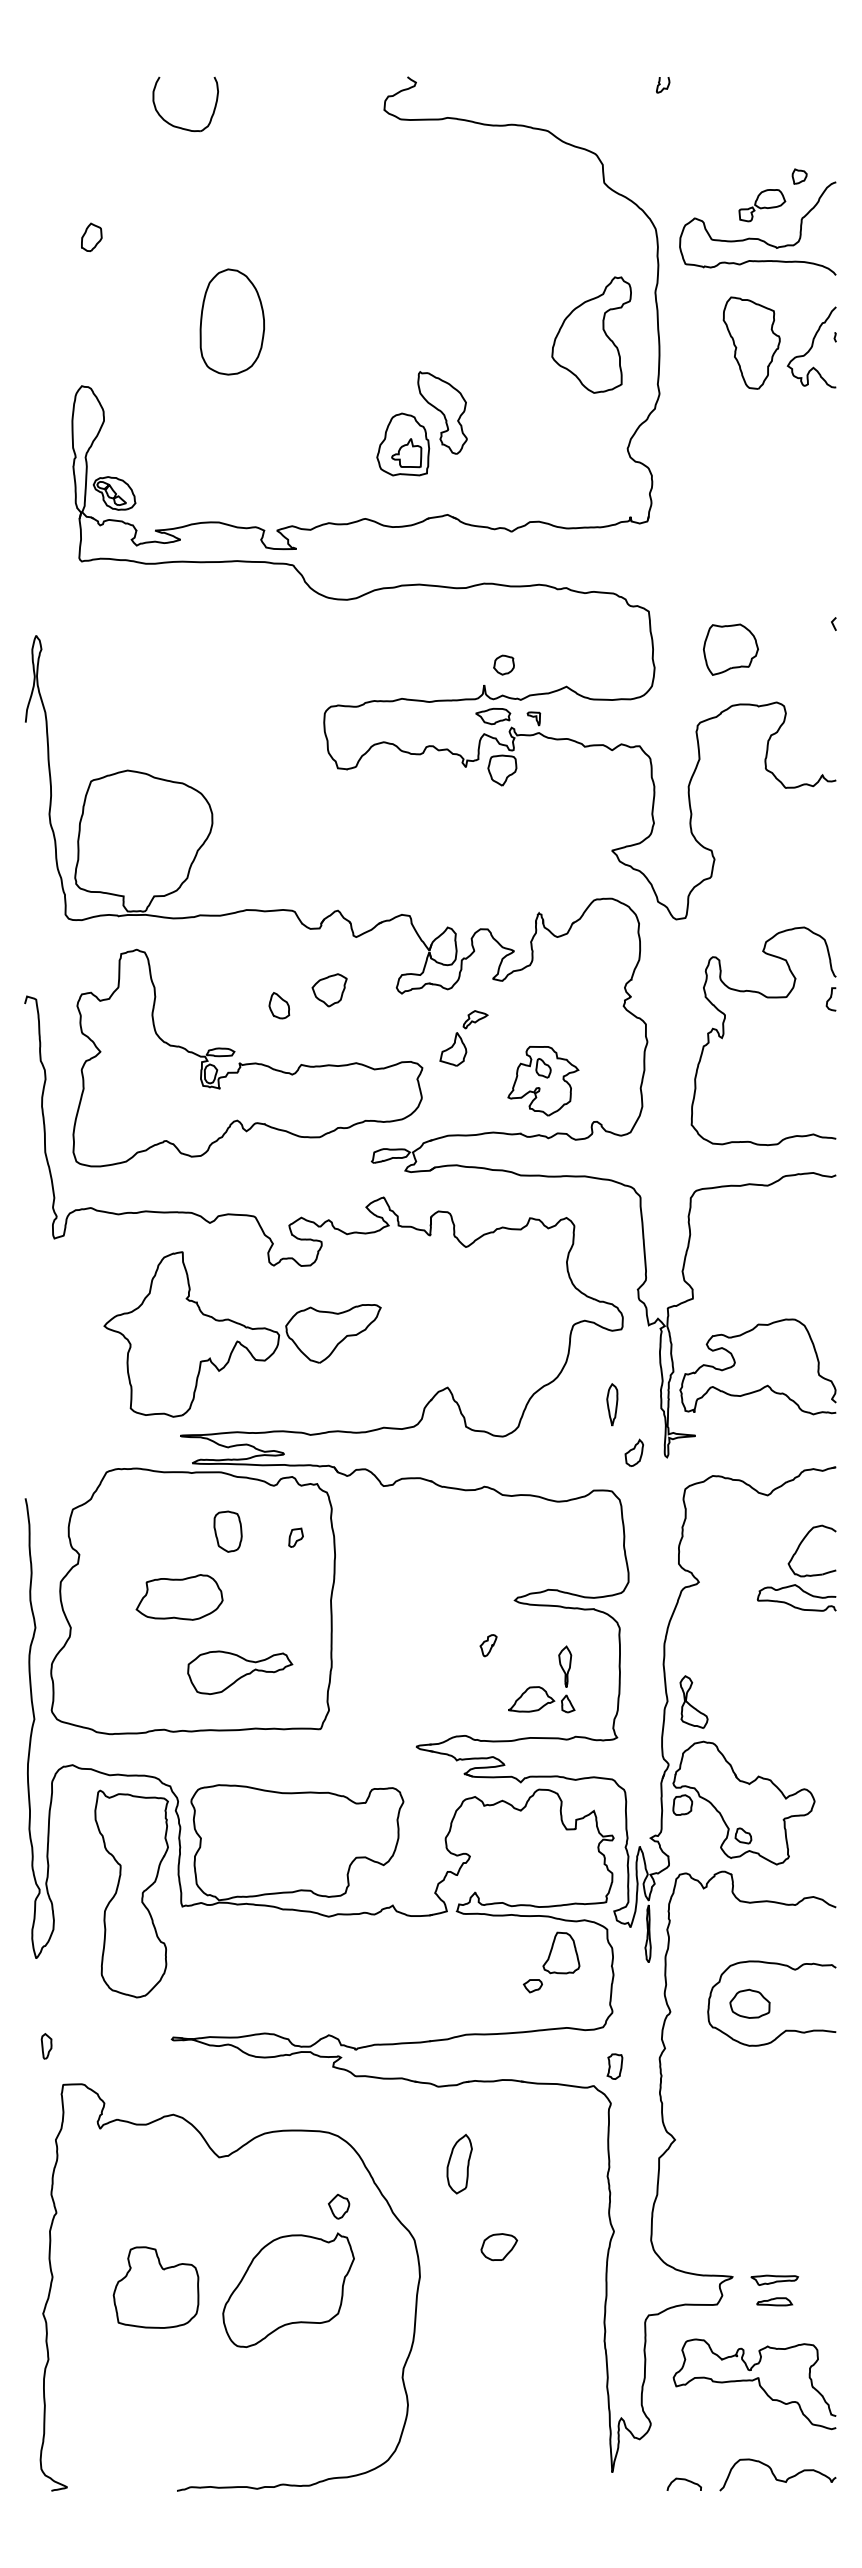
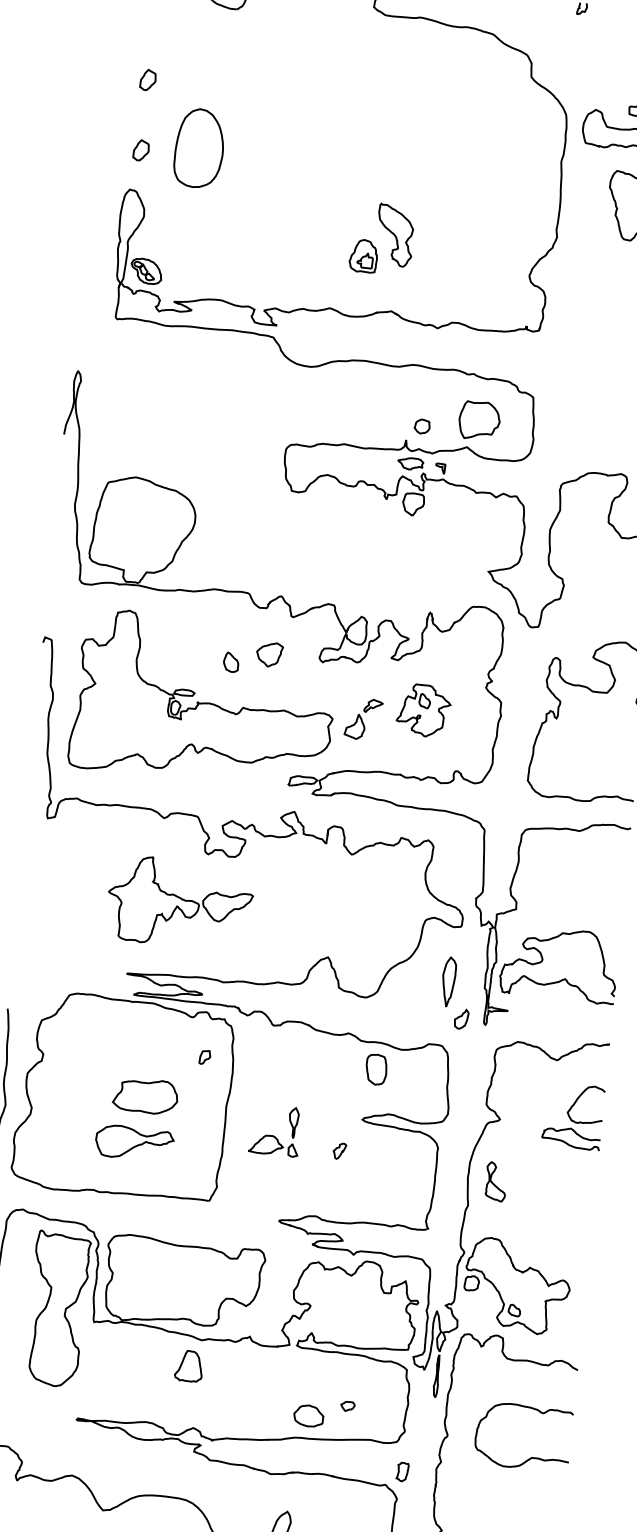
part: (232, 321) -> (199, 148), moved
part: (91, 332) -> (141, 150), added
part: (591, 334) -> (510, 188), removed
part: (403, 444) -> (363, 256), size x0.7
part: (730, 649) -> (479, 420), moved
part: (463, 1038) -> (363, 719), moved
part: (543, 1081) -> (423, 711), moved
part: (242, 1334) -> (180, 903), size x0.7
part: (612, 1404) -> (448, 981), size x1.6
part: (227, 1531) -> (376, 1069), moved
part: (179, 1597) -> (145, 1096), moved
part: (240, 1672) -> (134, 1143), moved
part: (540, 1686) -> (273, 1135), moved
part: (693, 1701) -> (495, 1181), moved
part: (561, 1952) -> (189, 1365), moved
part: (749, 2003) -> (308, 1415), moved

